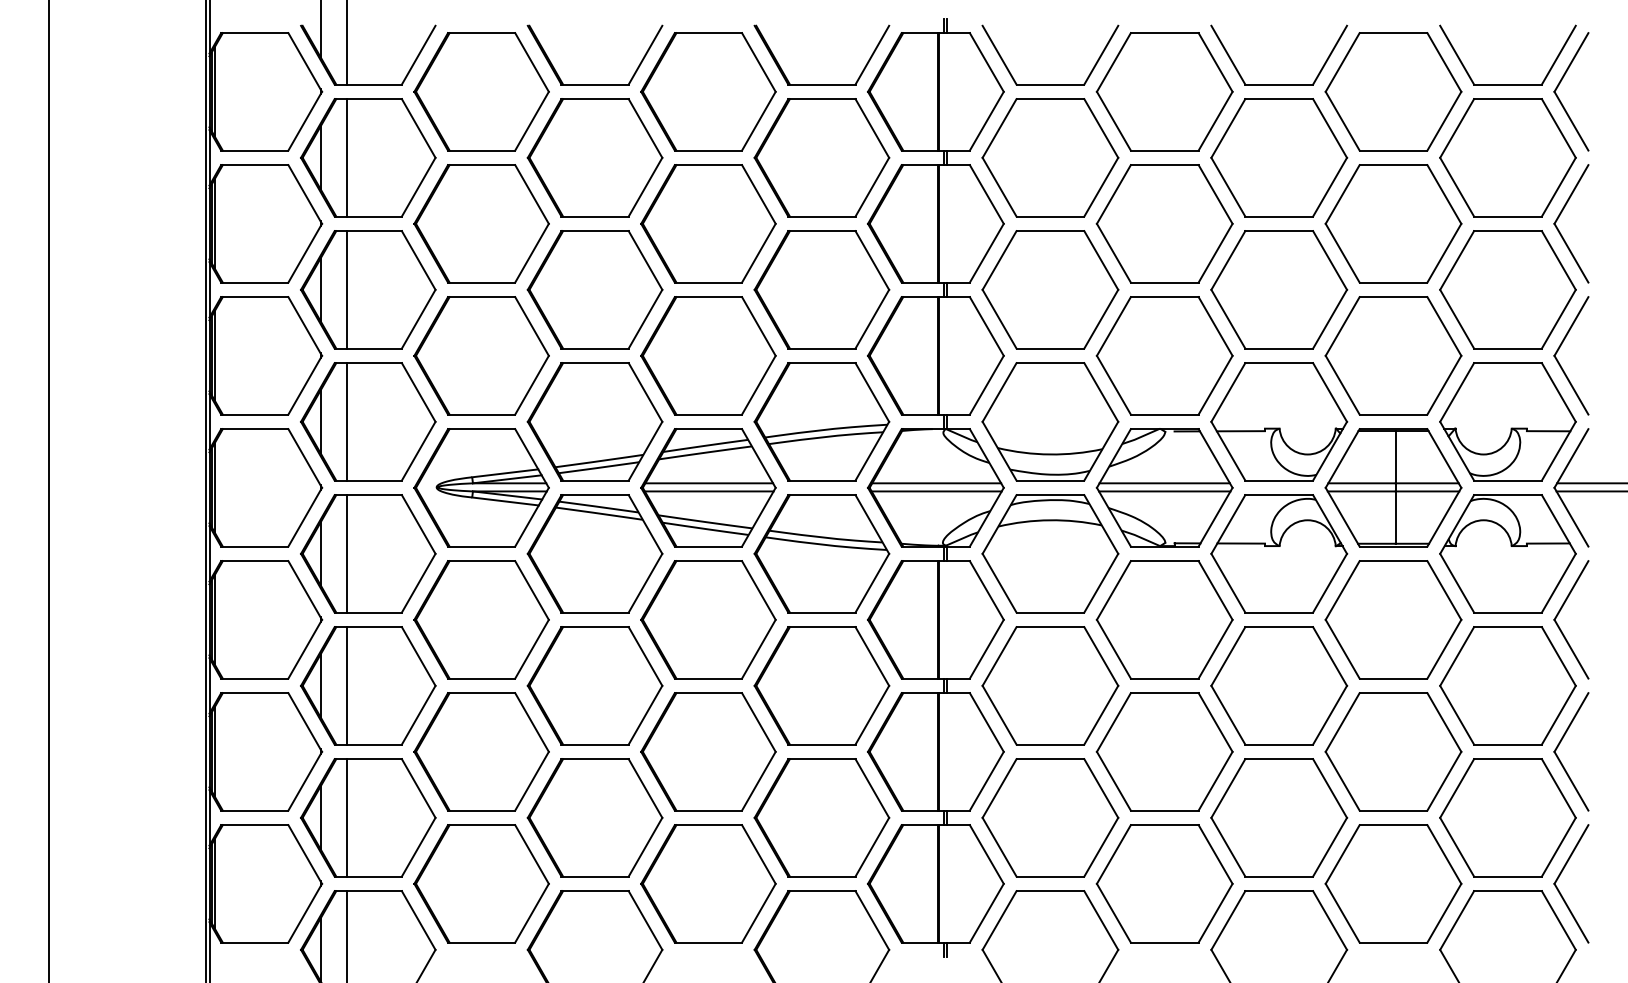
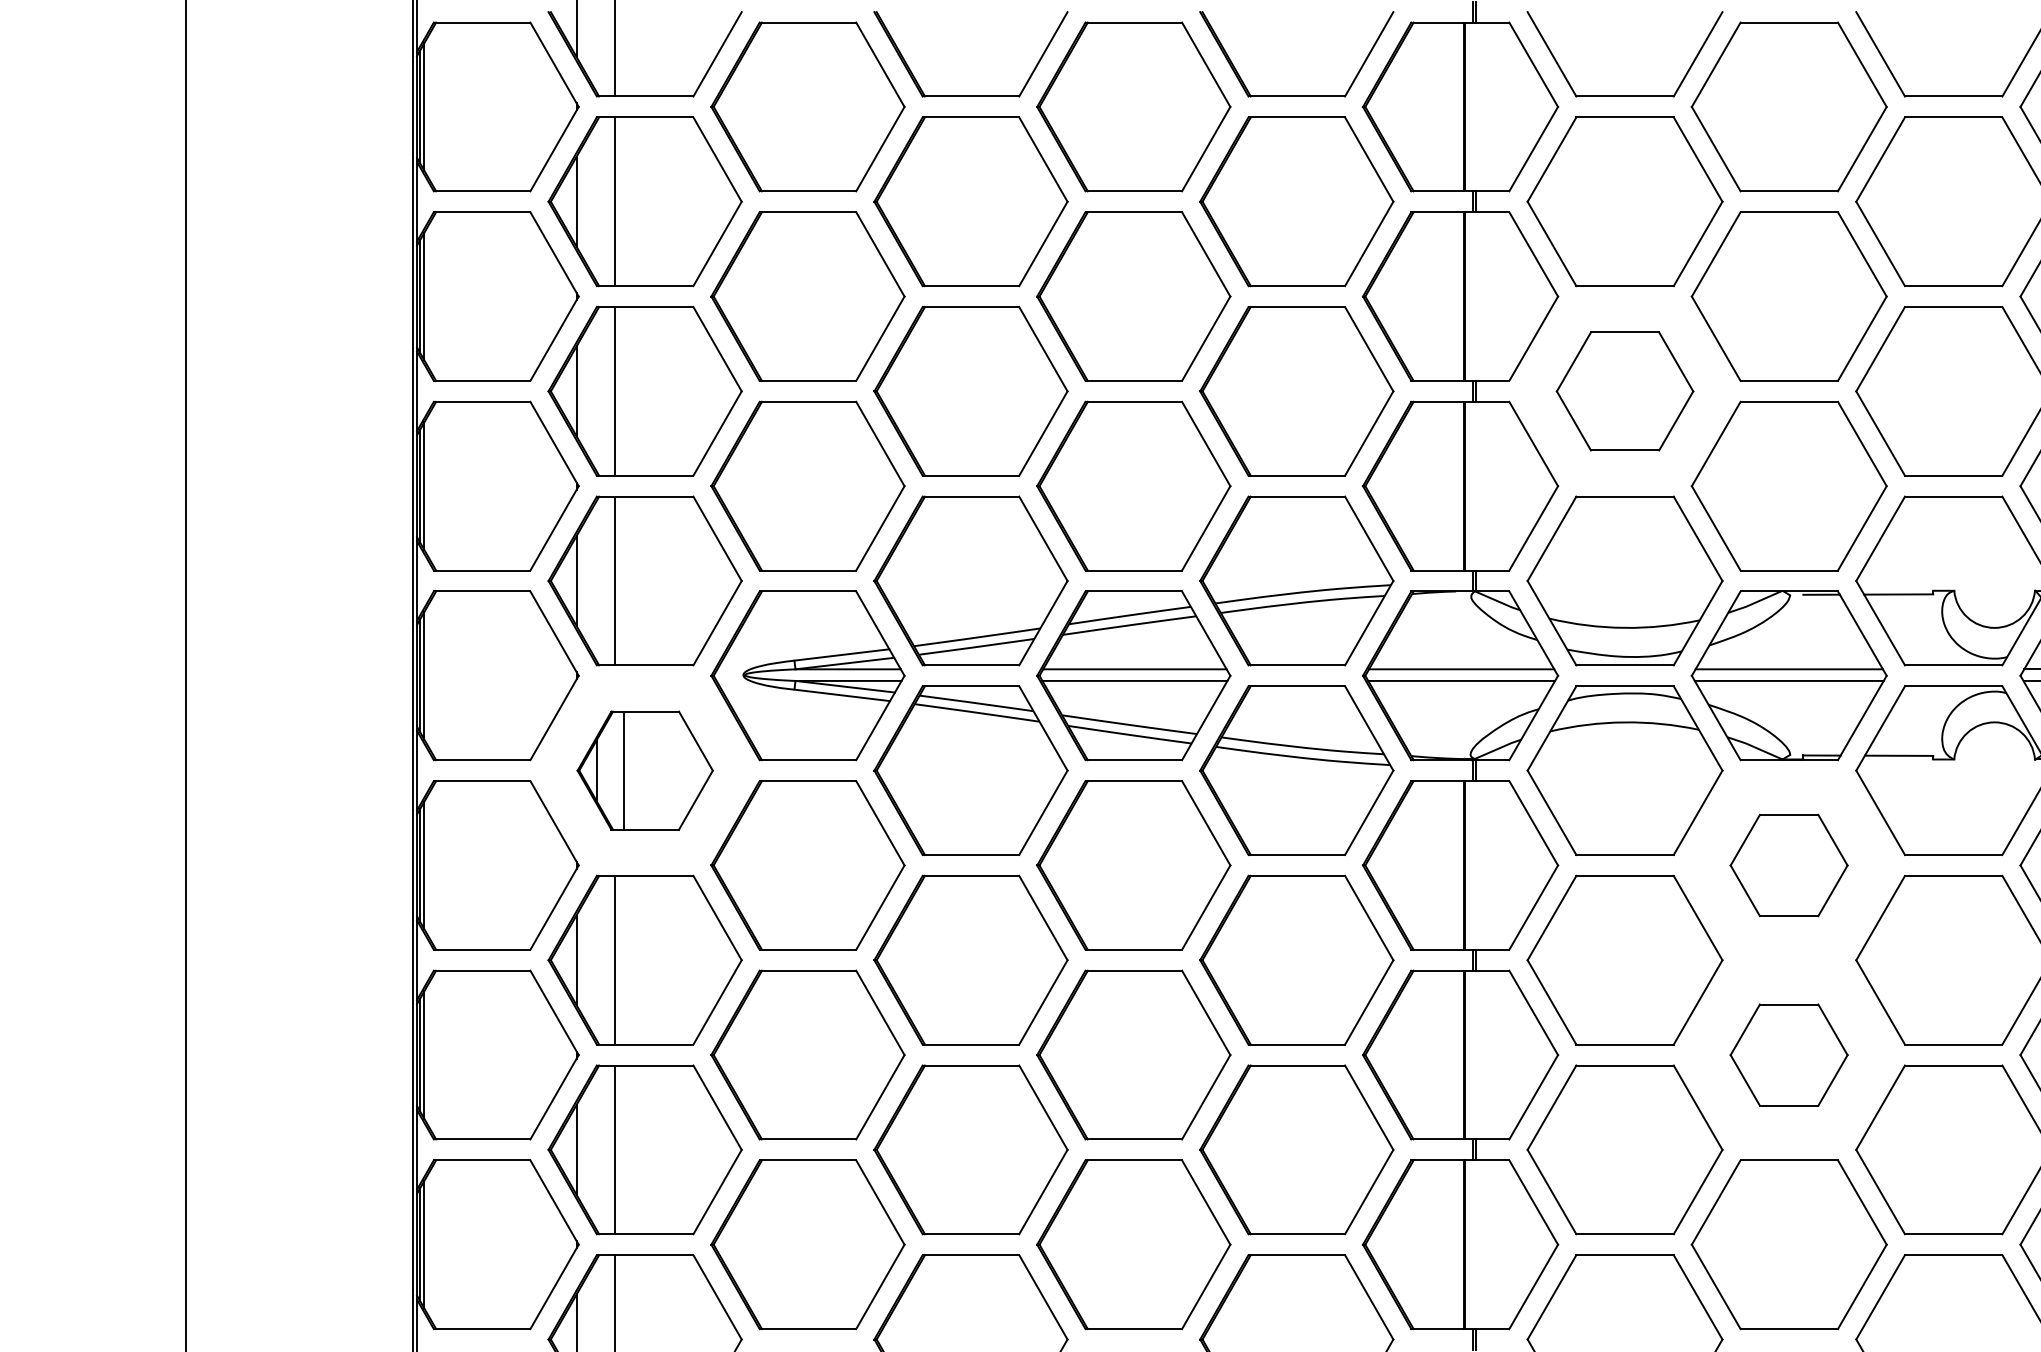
part: (1050, 289) -> (1625, 390), size x0.7
part: (368, 553) -> (645, 770), size x0.7
part: (1164, 619) -> (1788, 864), size x0.6
part: (1164, 751) -> (1788, 1054), size x0.6

